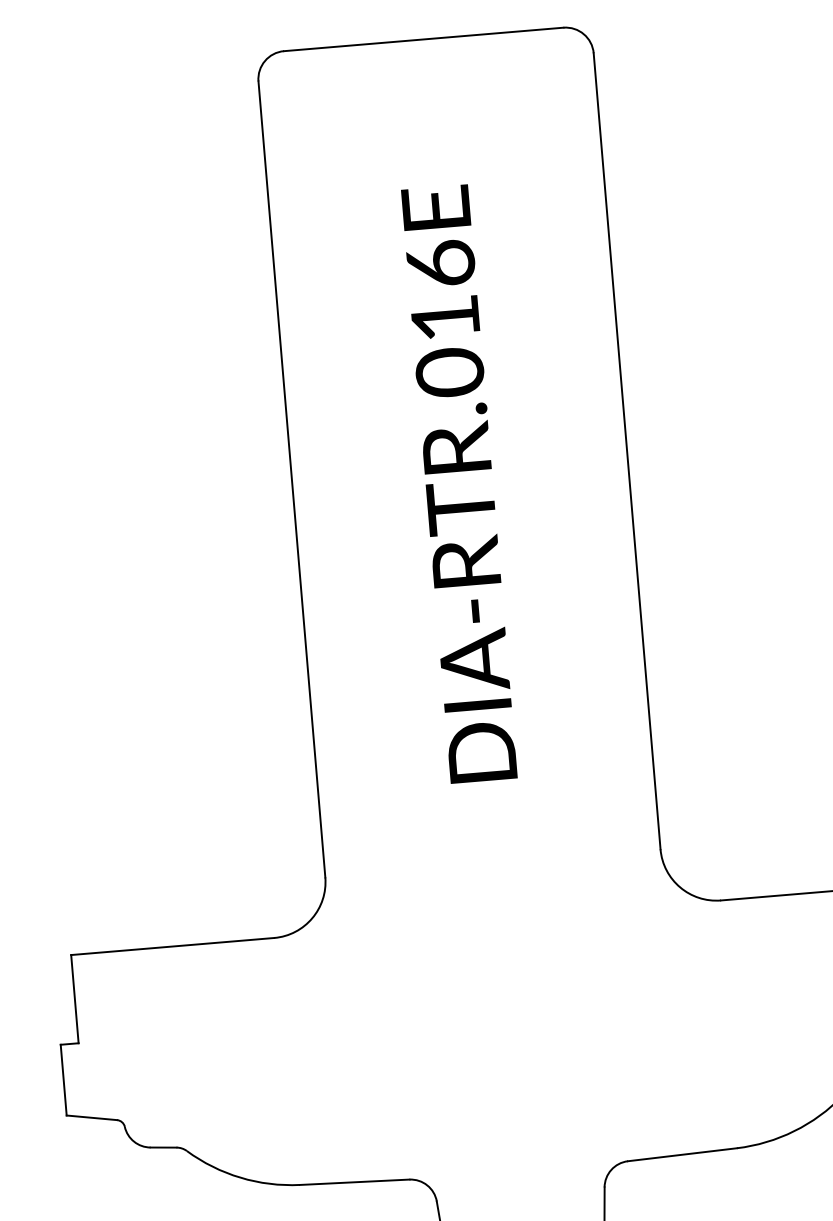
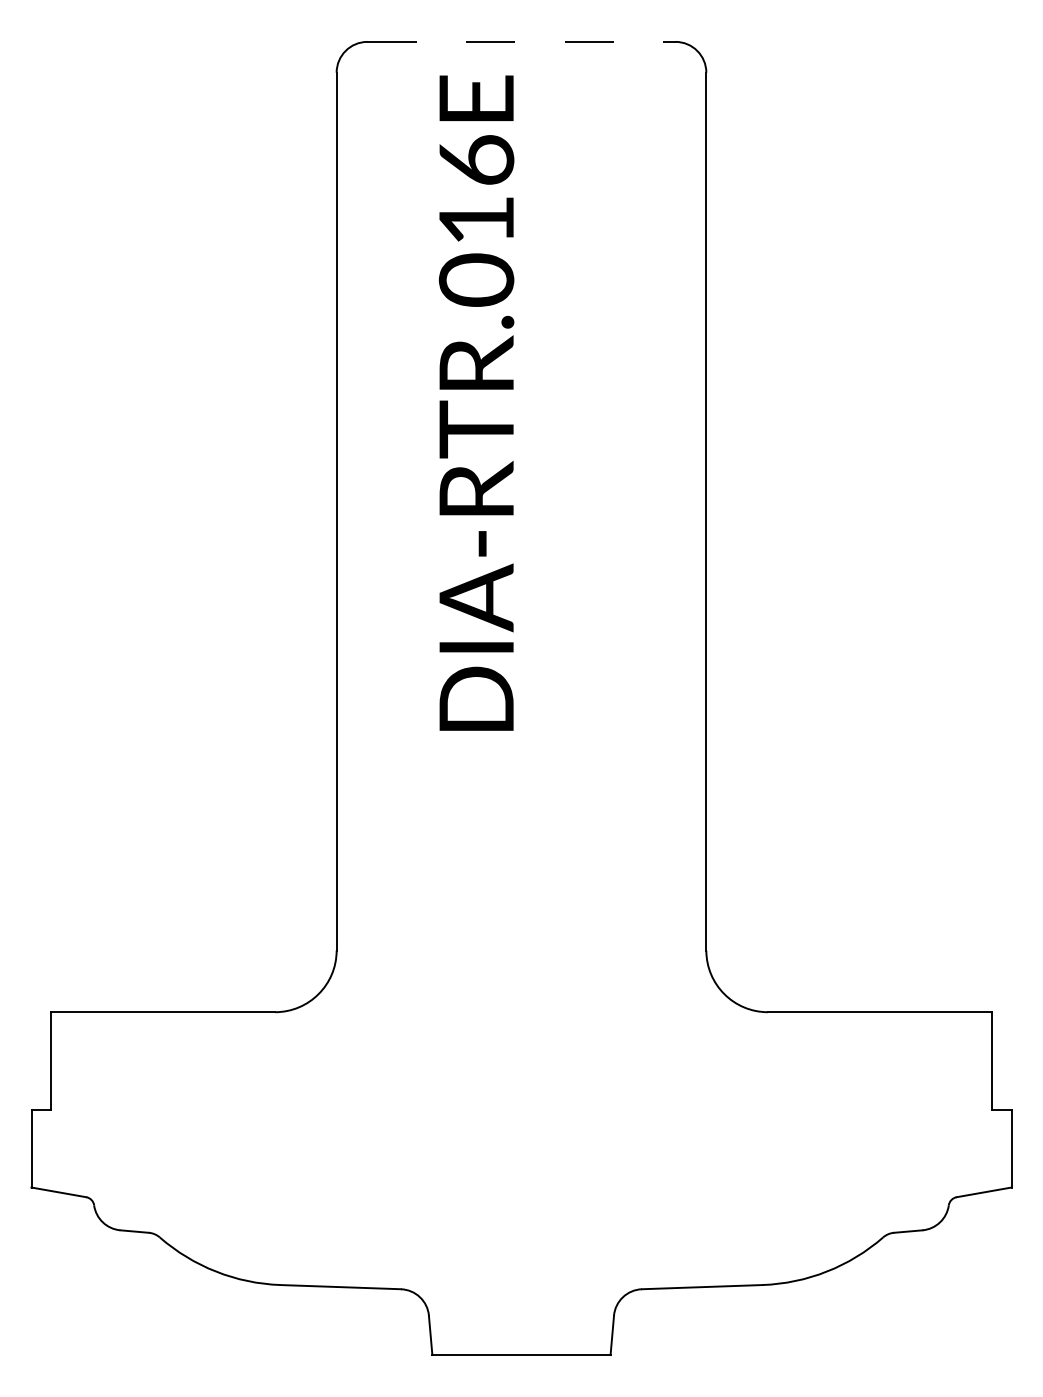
line: (424, 39) -> (522, 41), solid -> dashed
text: (459, 483) -> (476, 402), moved

